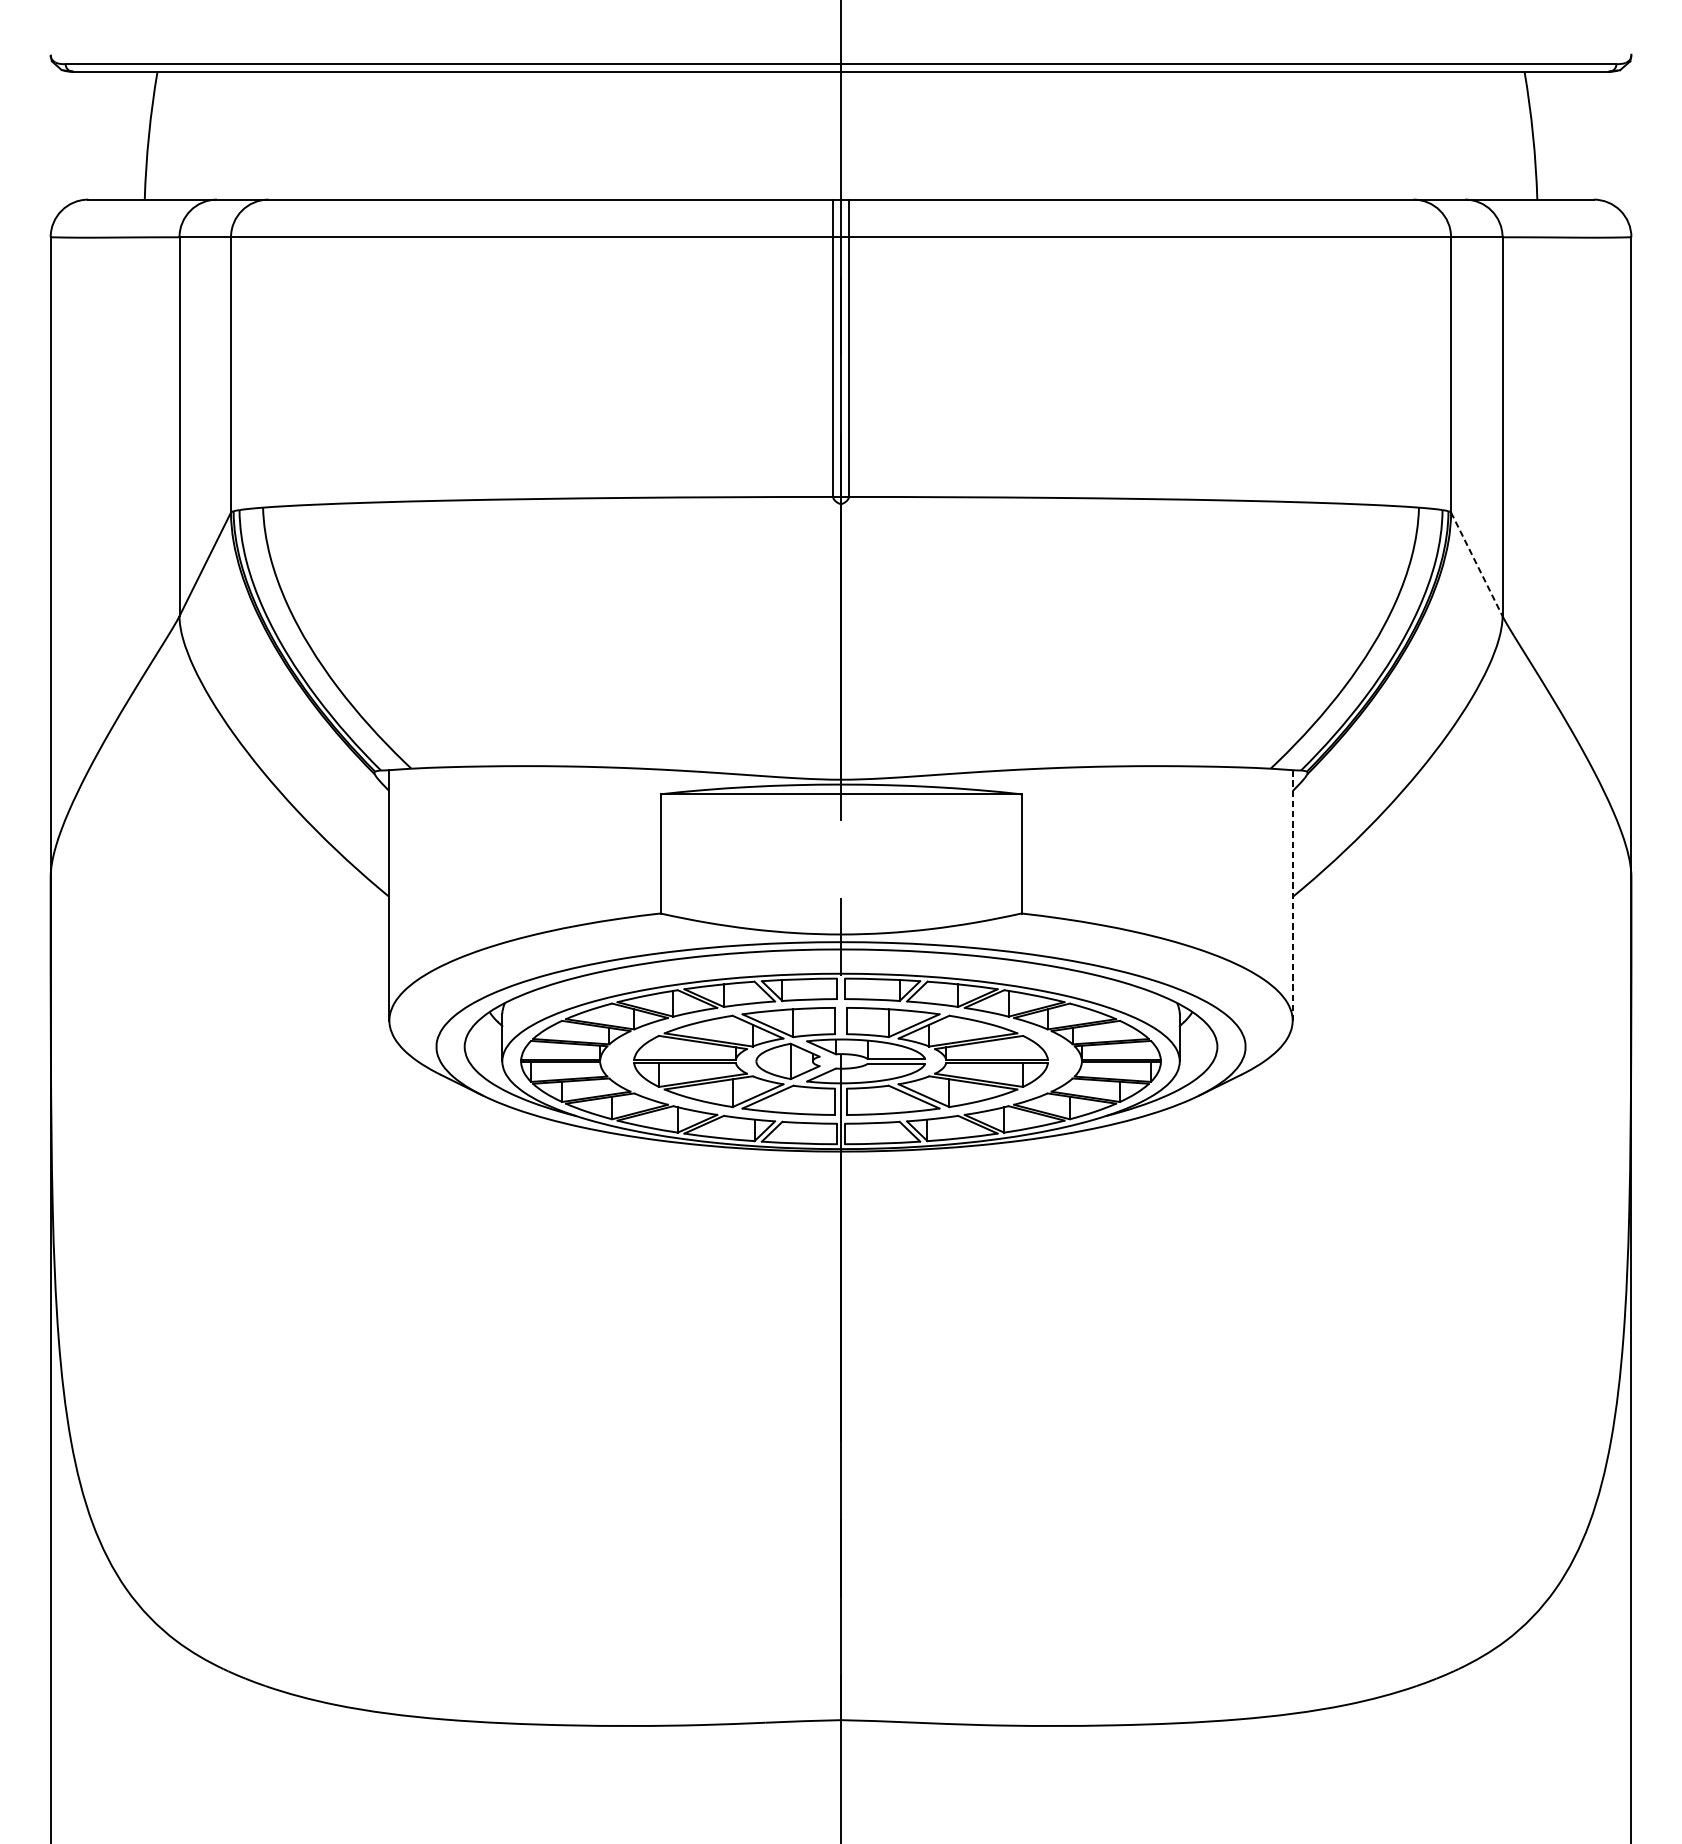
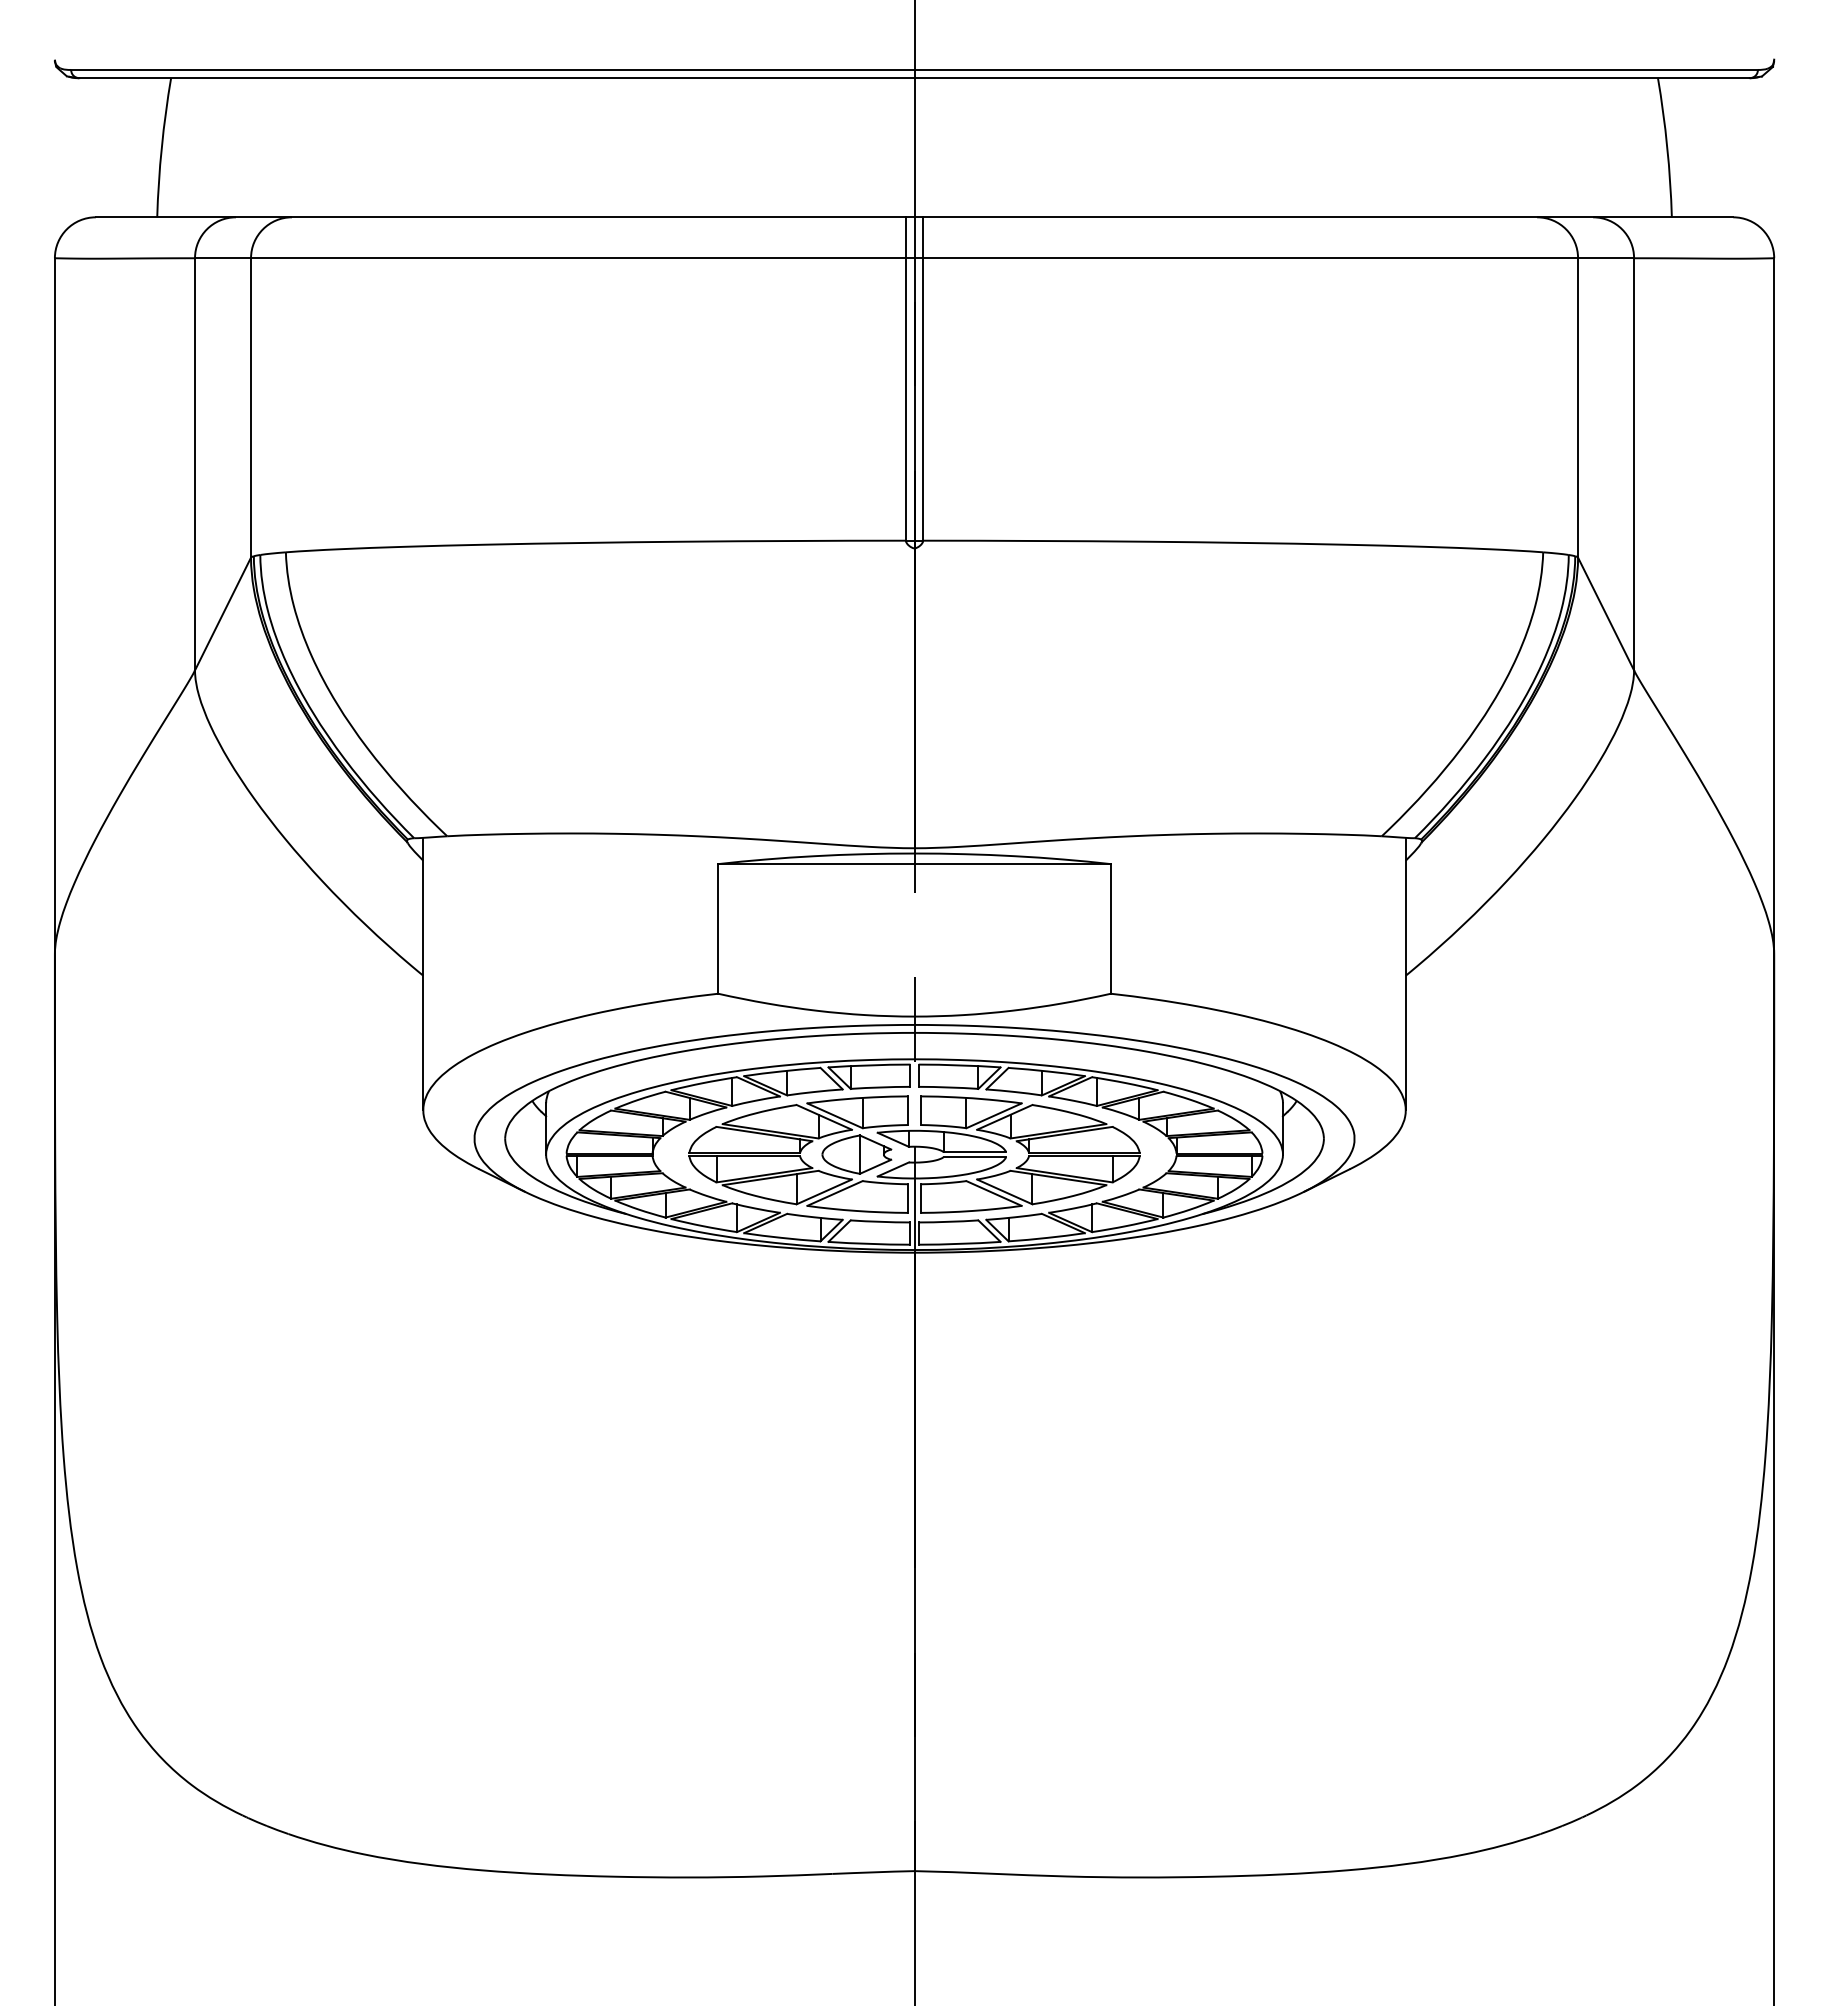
line: (1477, 564) -> (1606, 614), dashed -> solid
line: (1292, 895) -> (1405, 974), dashed -> solid

